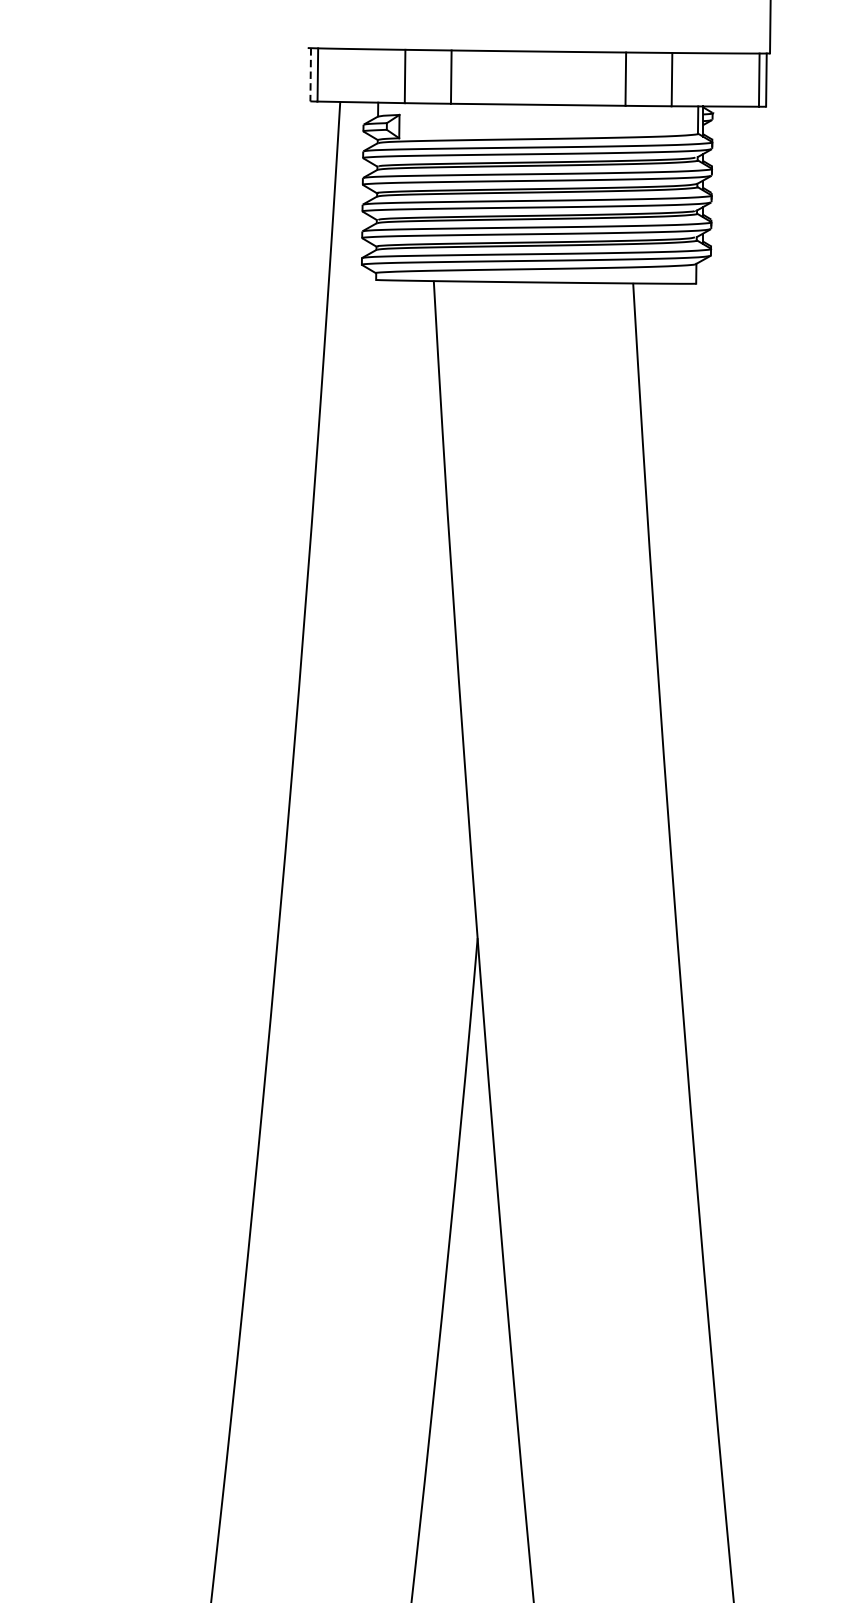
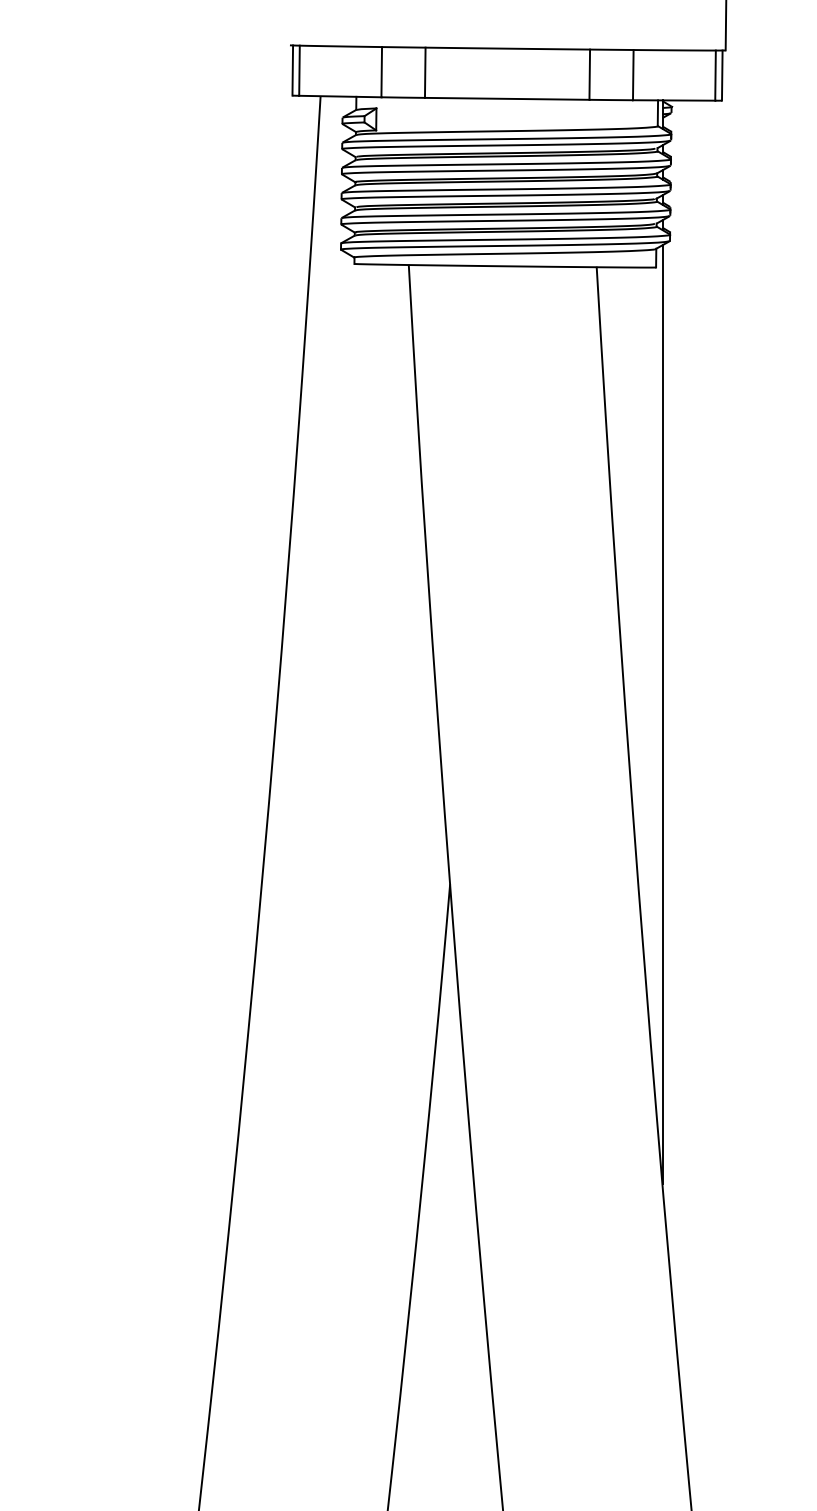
line: (310, 75) -> (292, 71), dashed -> solid
line: (702, 757) -> (662, 714), added

